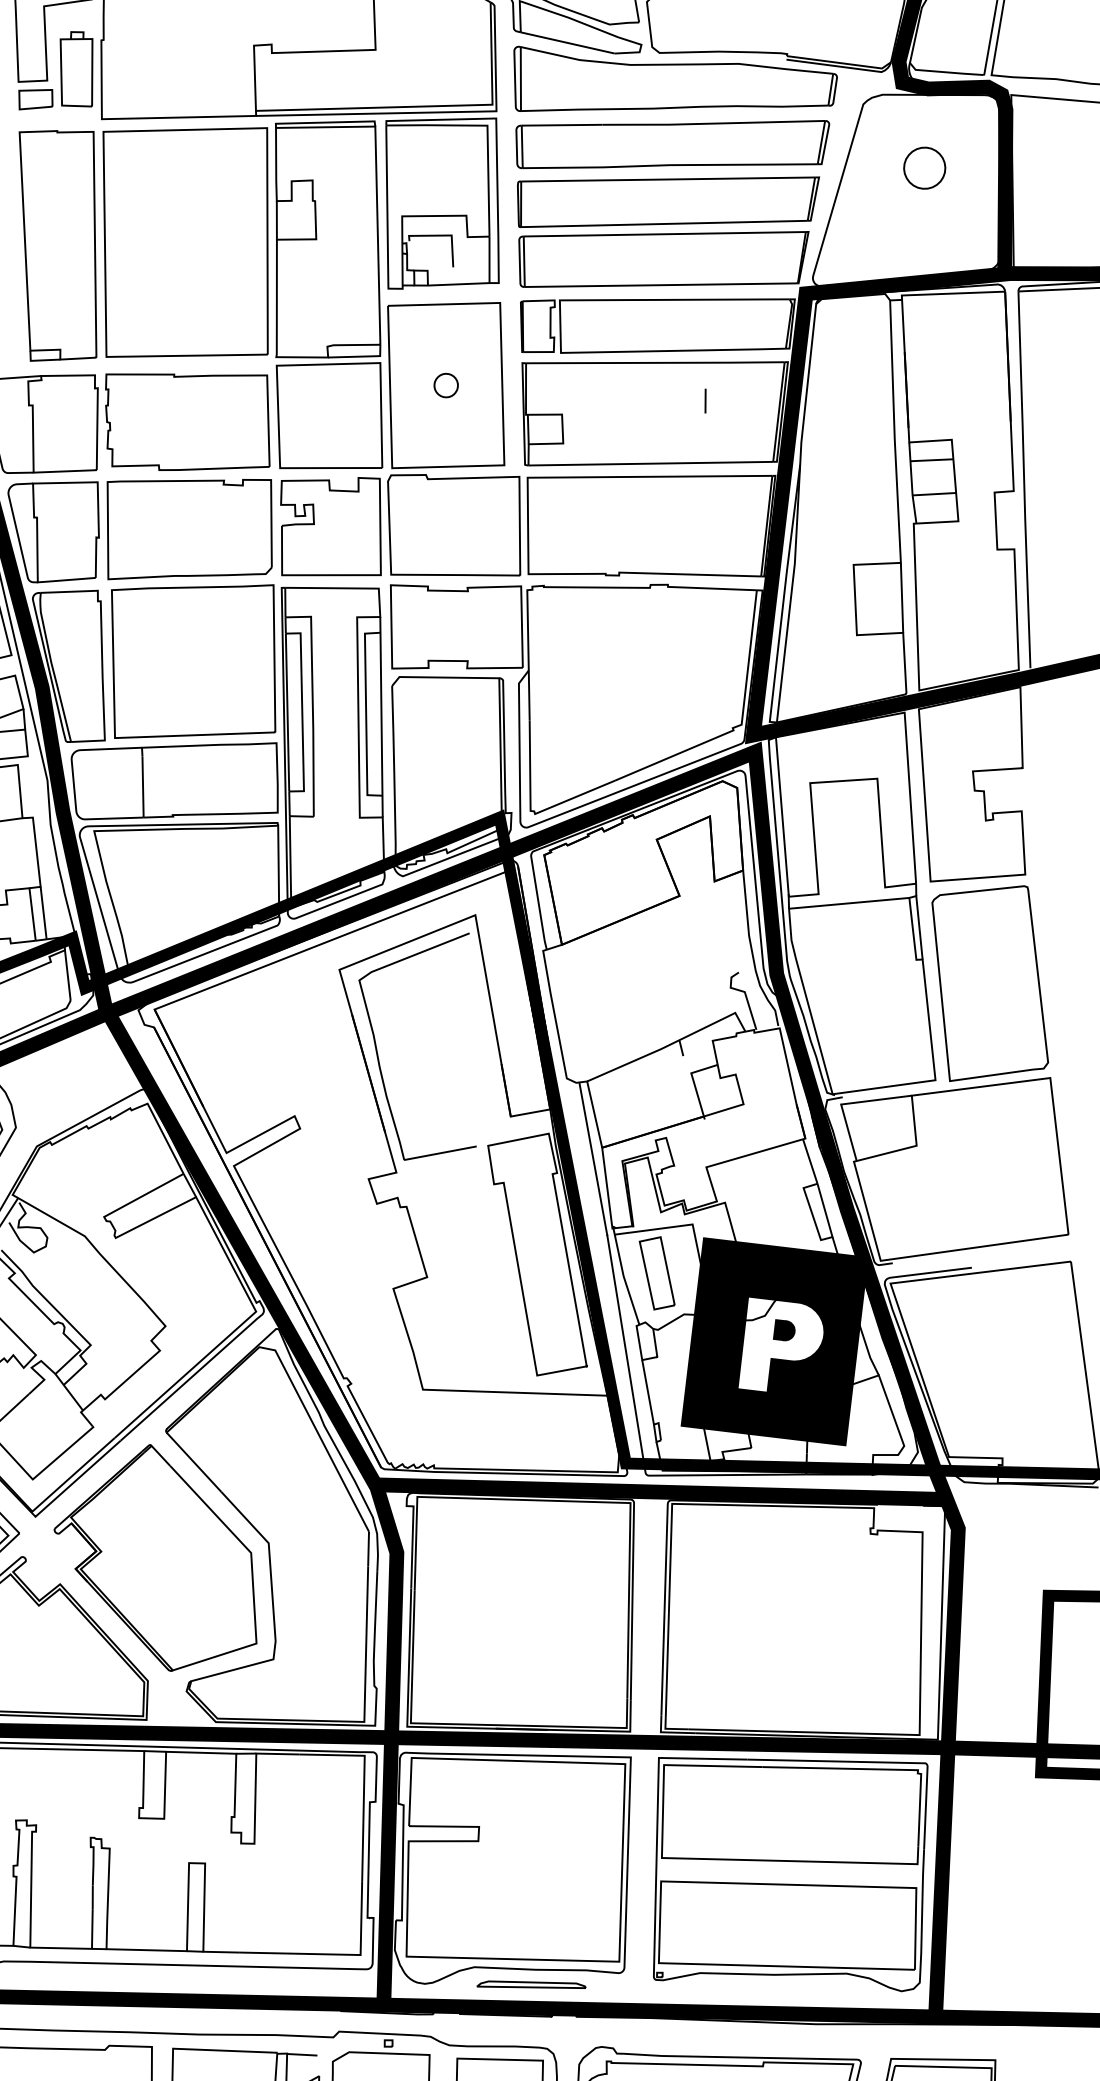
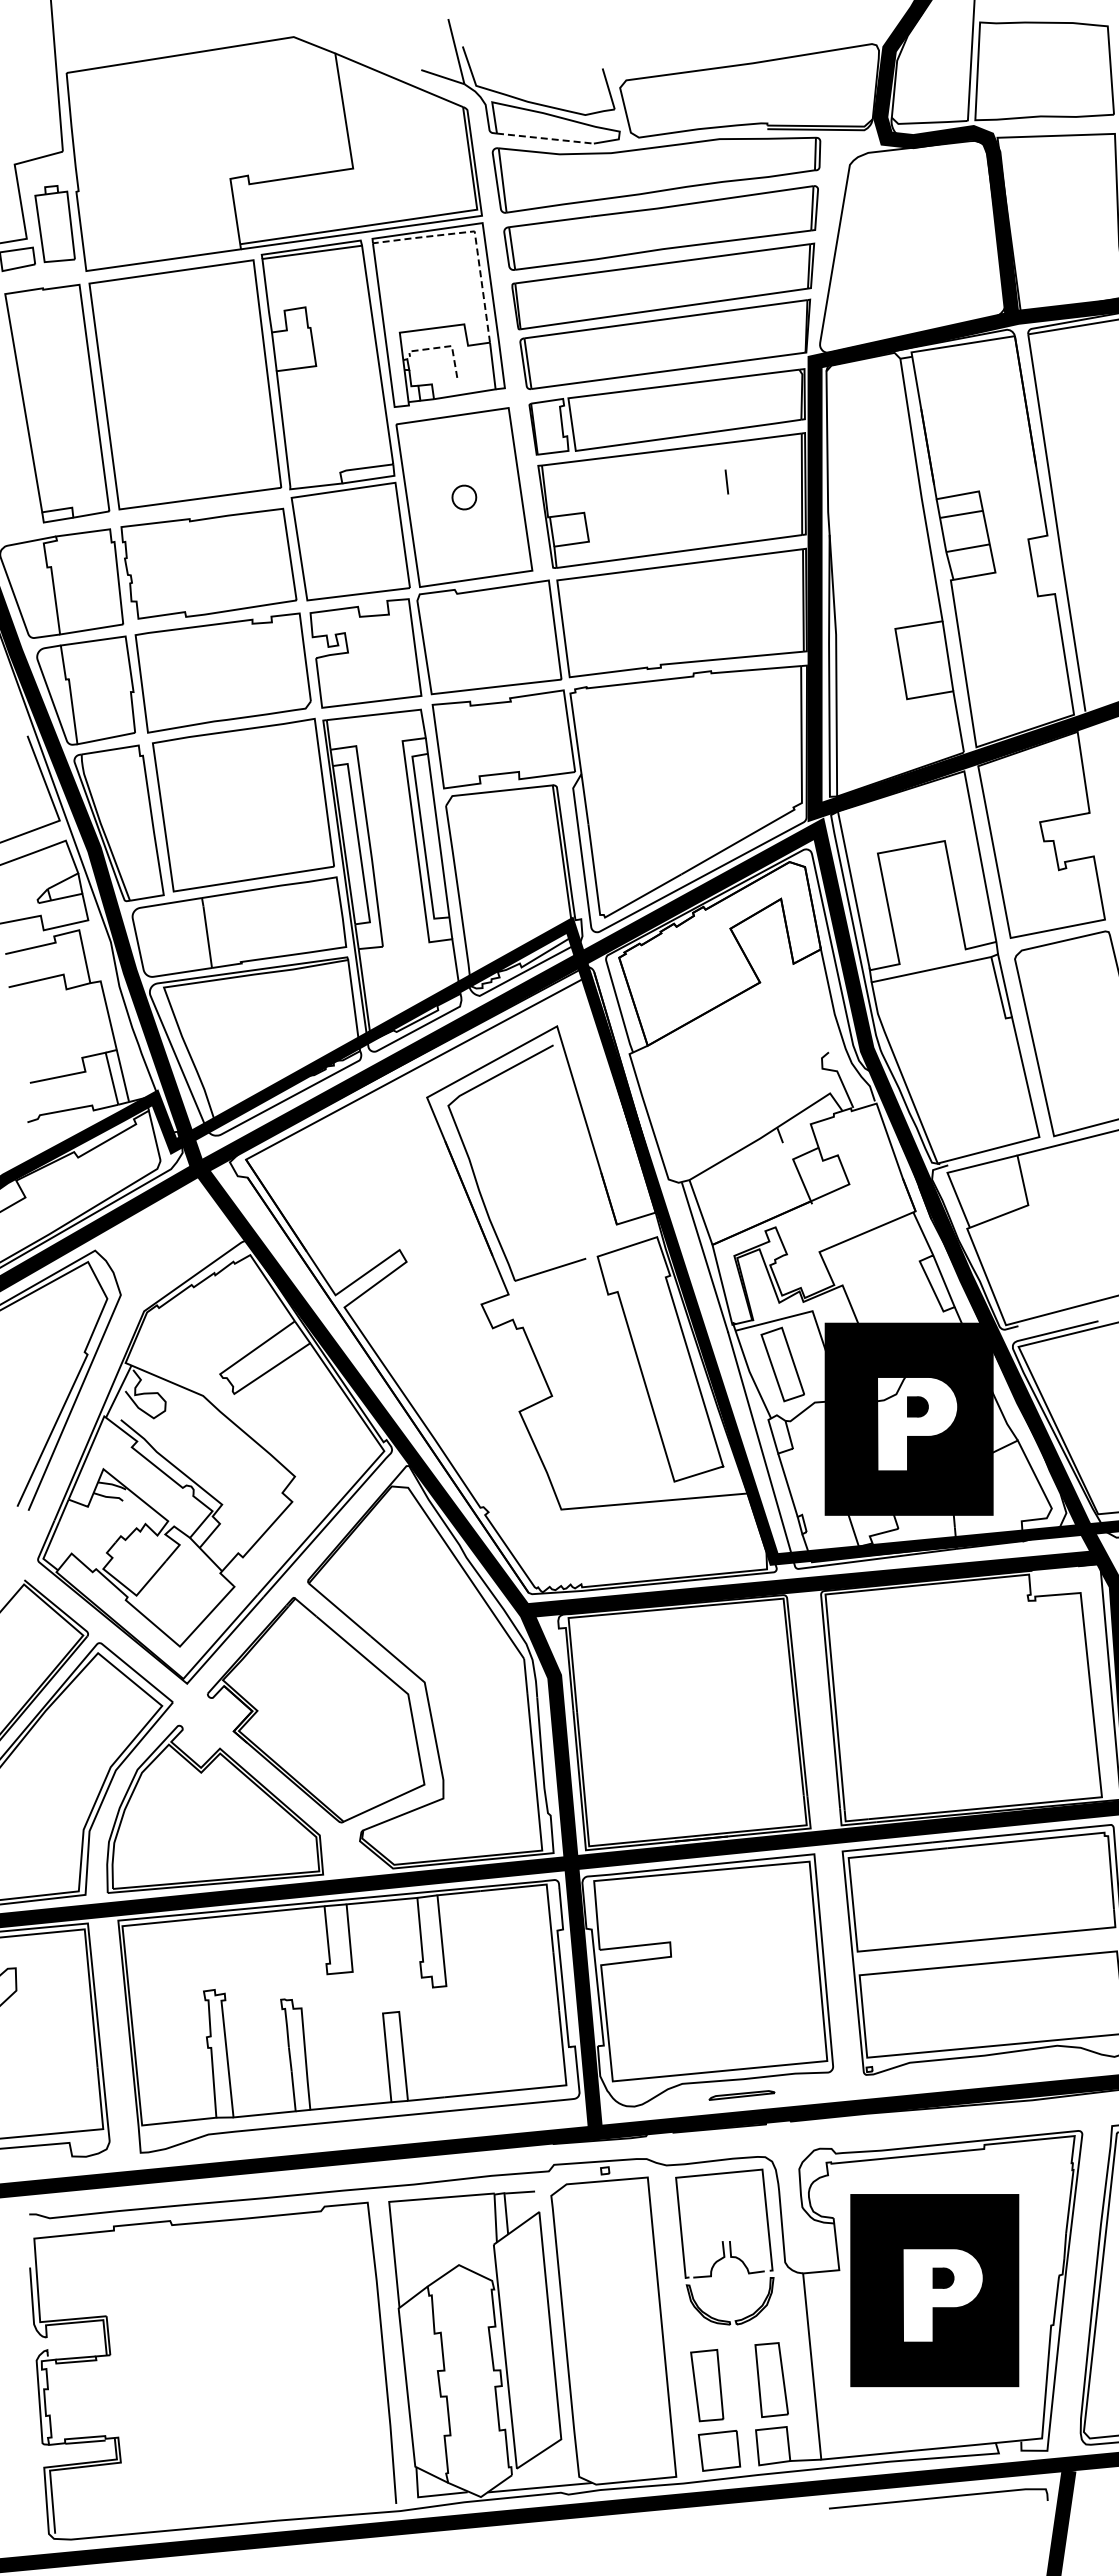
line: (567, 42) -> (545, 138), solid -> dashed
line: (487, 128) -> (475, 234), solid -> dashed
part: (923, 167) -> (918, 221), removed
line: (443, 235) -> (443, 347), solid -> dashed
part: (531, 1985) -> (741, 2095), size x0.6

